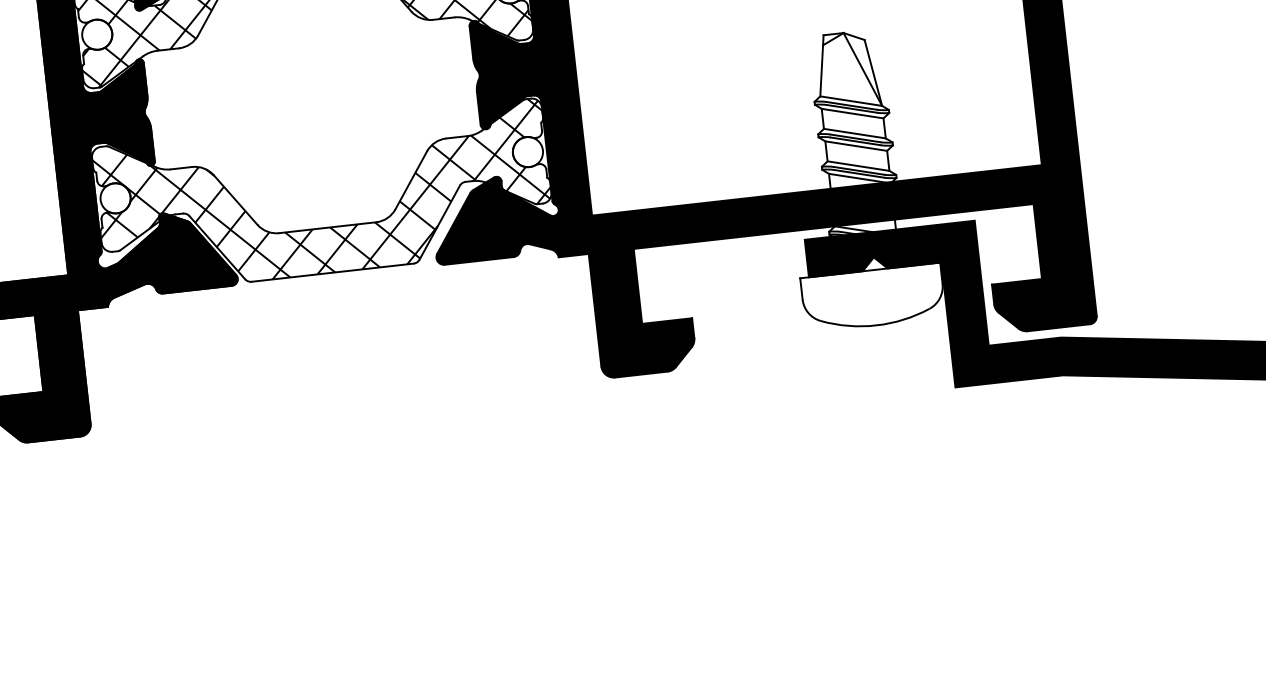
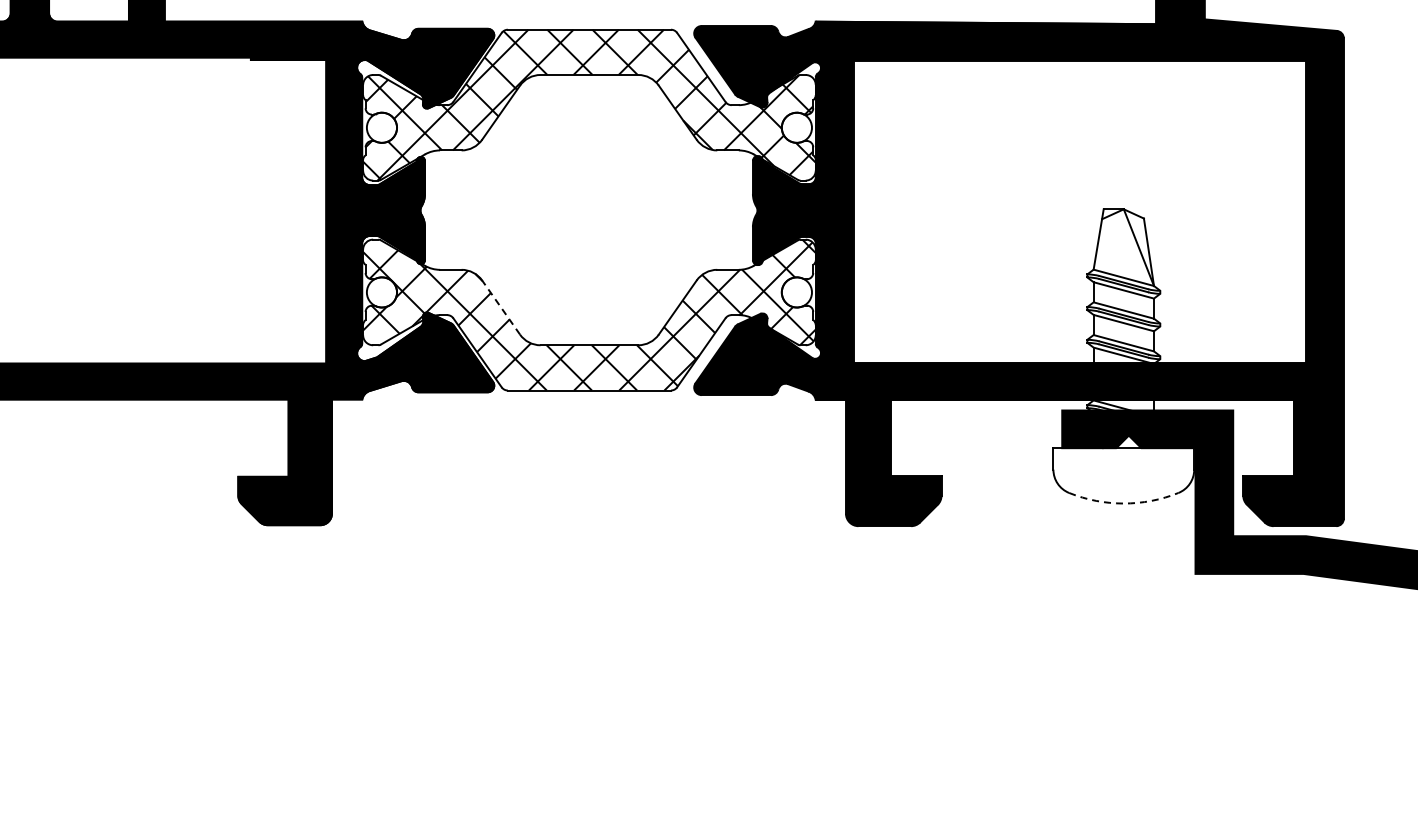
line: (236, 199) -> (501, 307), solid -> dashed
arc: (876, 325) -> (1123, 503), solid -> dashed

